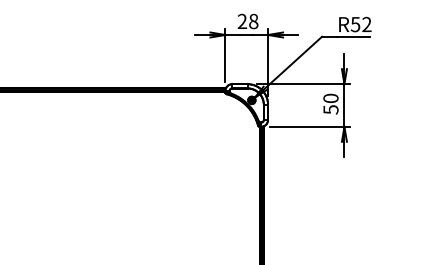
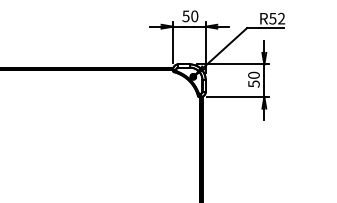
text: (248, 21) -> (190, 16), 28 -> 50

